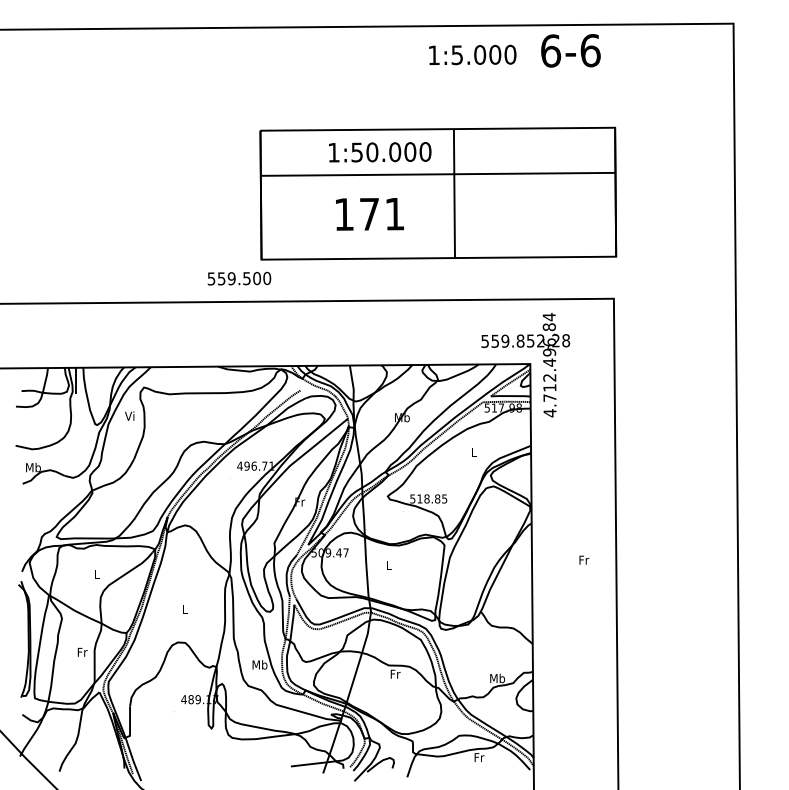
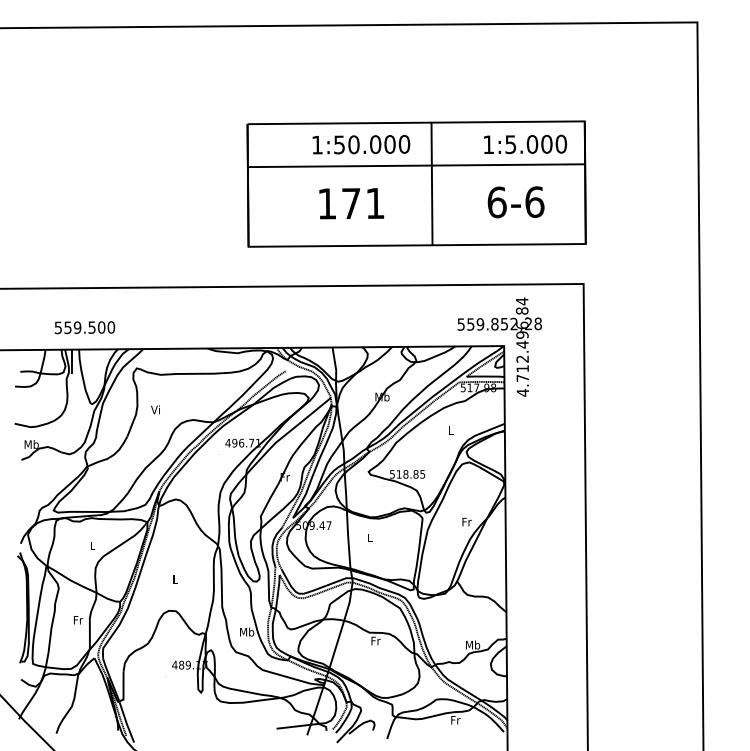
text: (570, 50) -> (515, 201), moved
text: (472, 54) -> (525, 143), moved
text: (239, 278) -> (84, 327), moved
text: (129, 415) -> (155, 409), moved
text: (584, 559) -> (467, 521), moved

